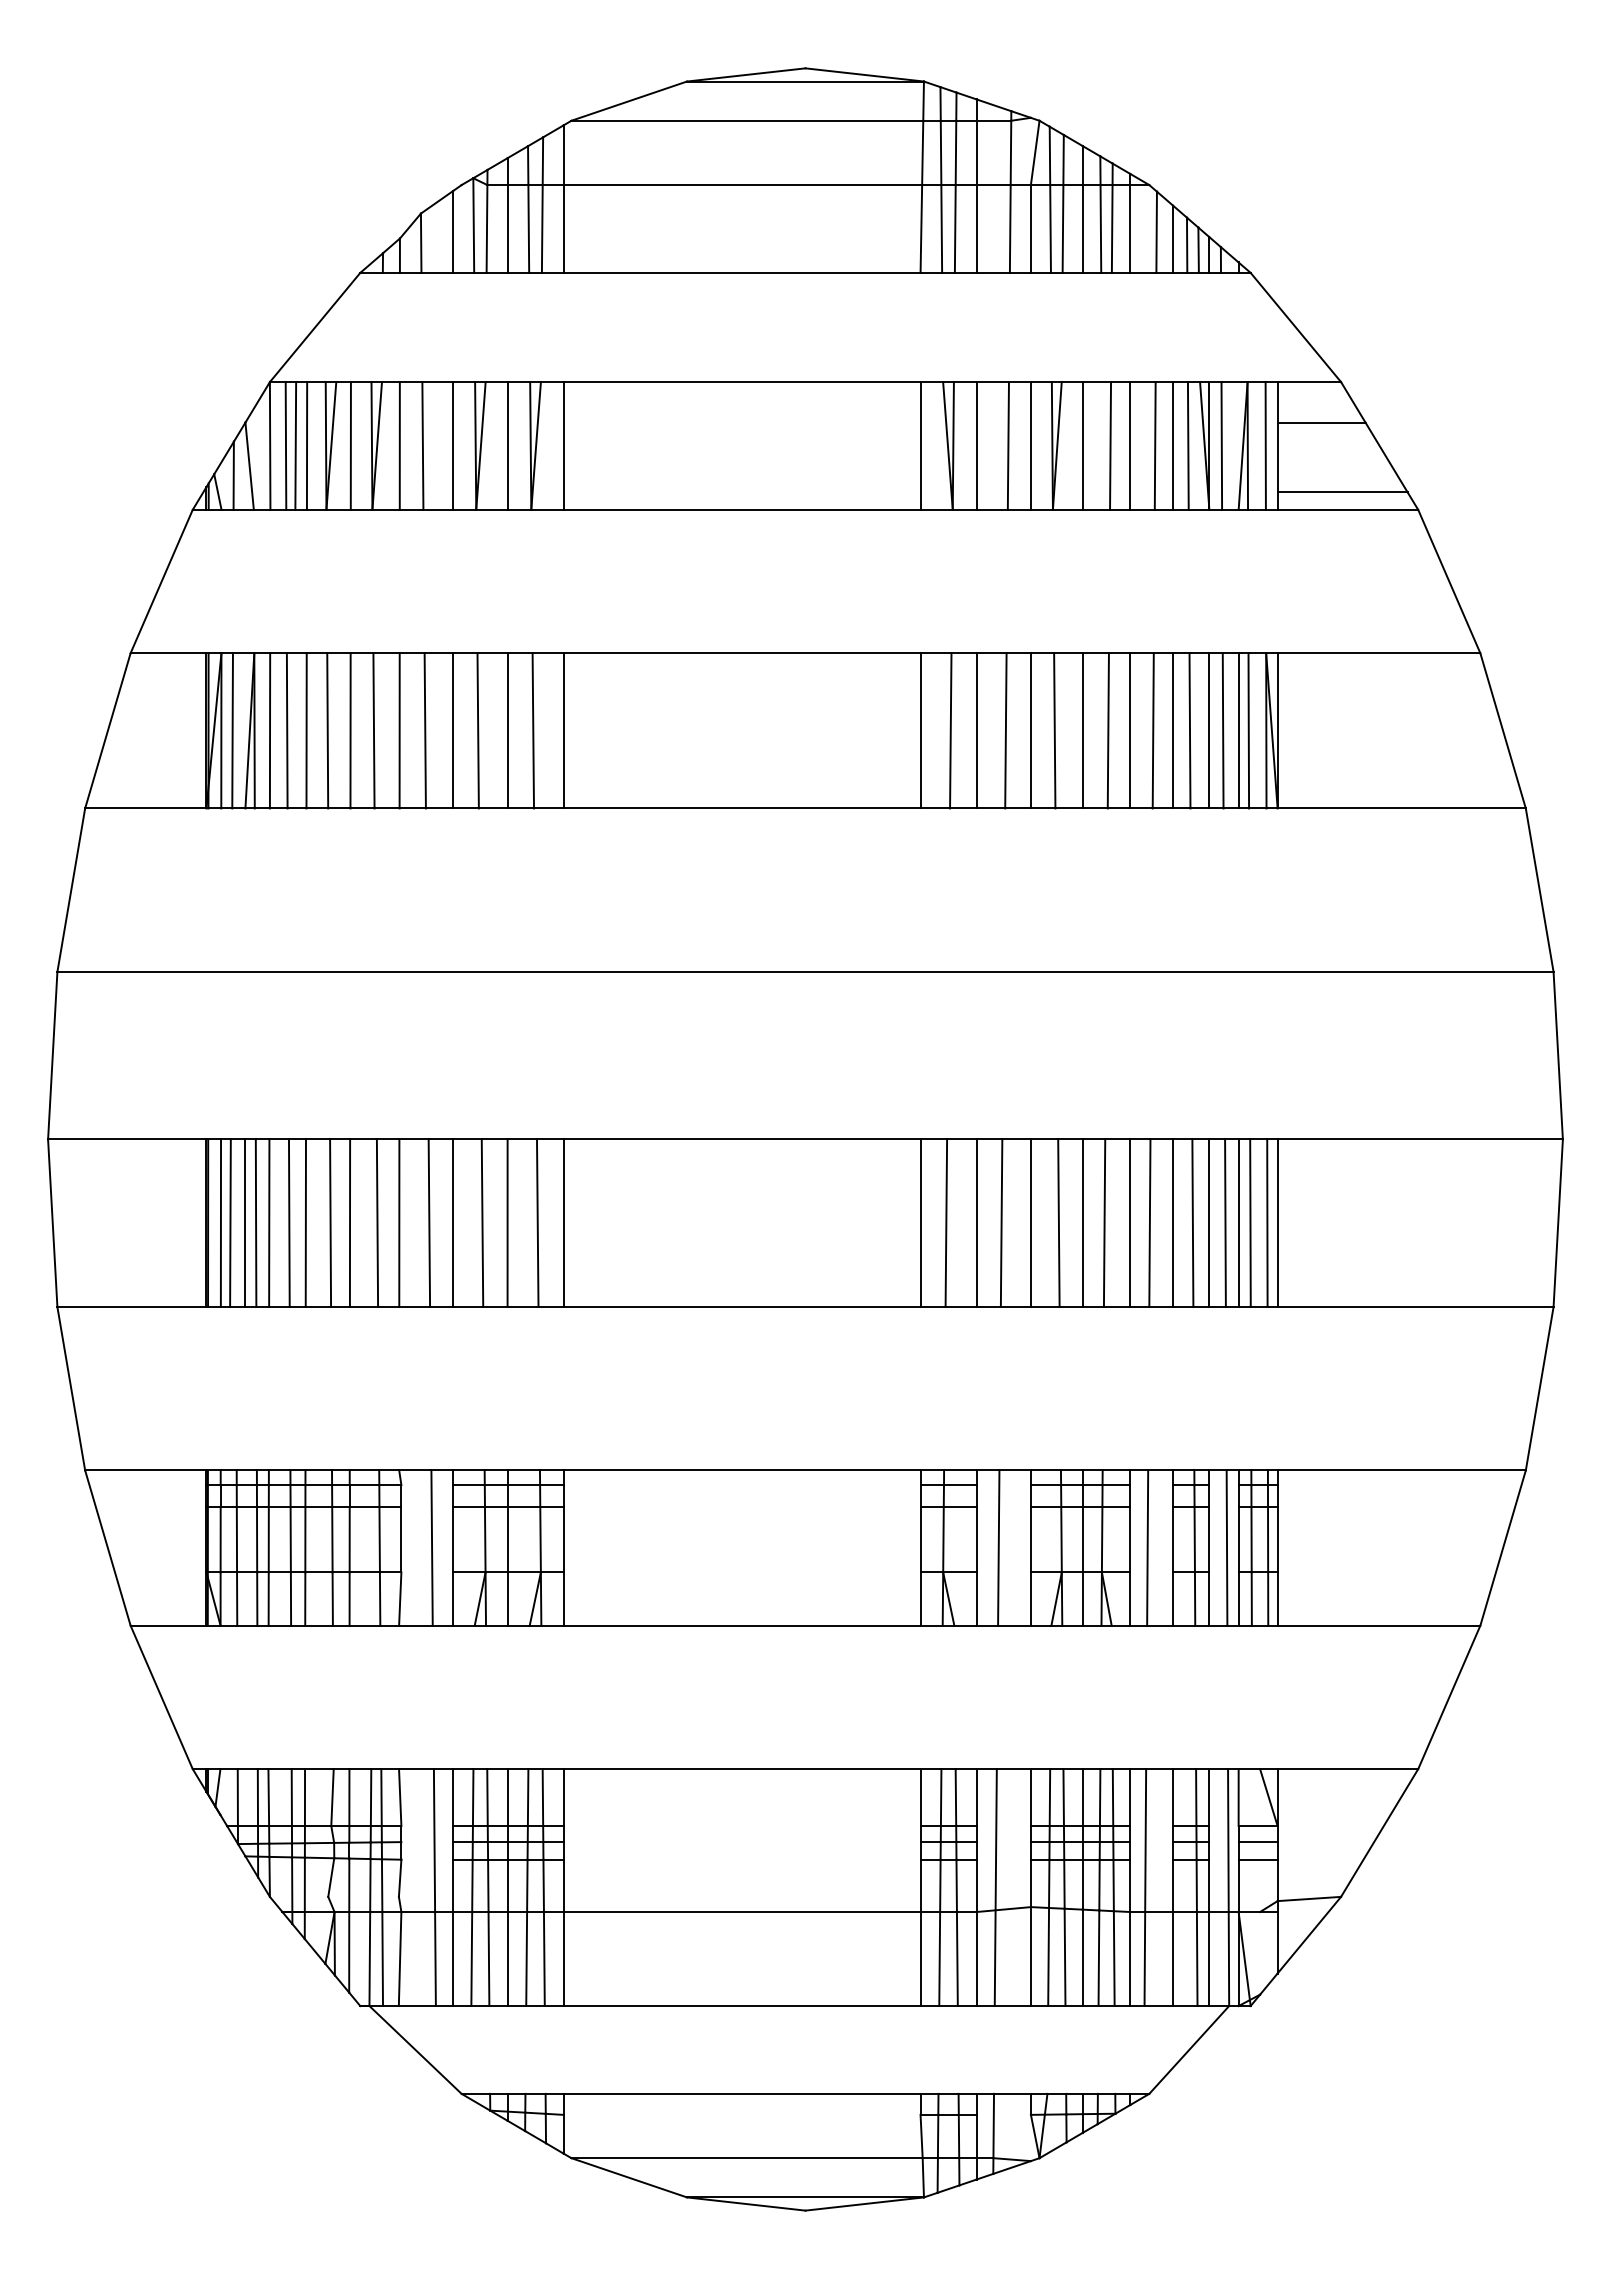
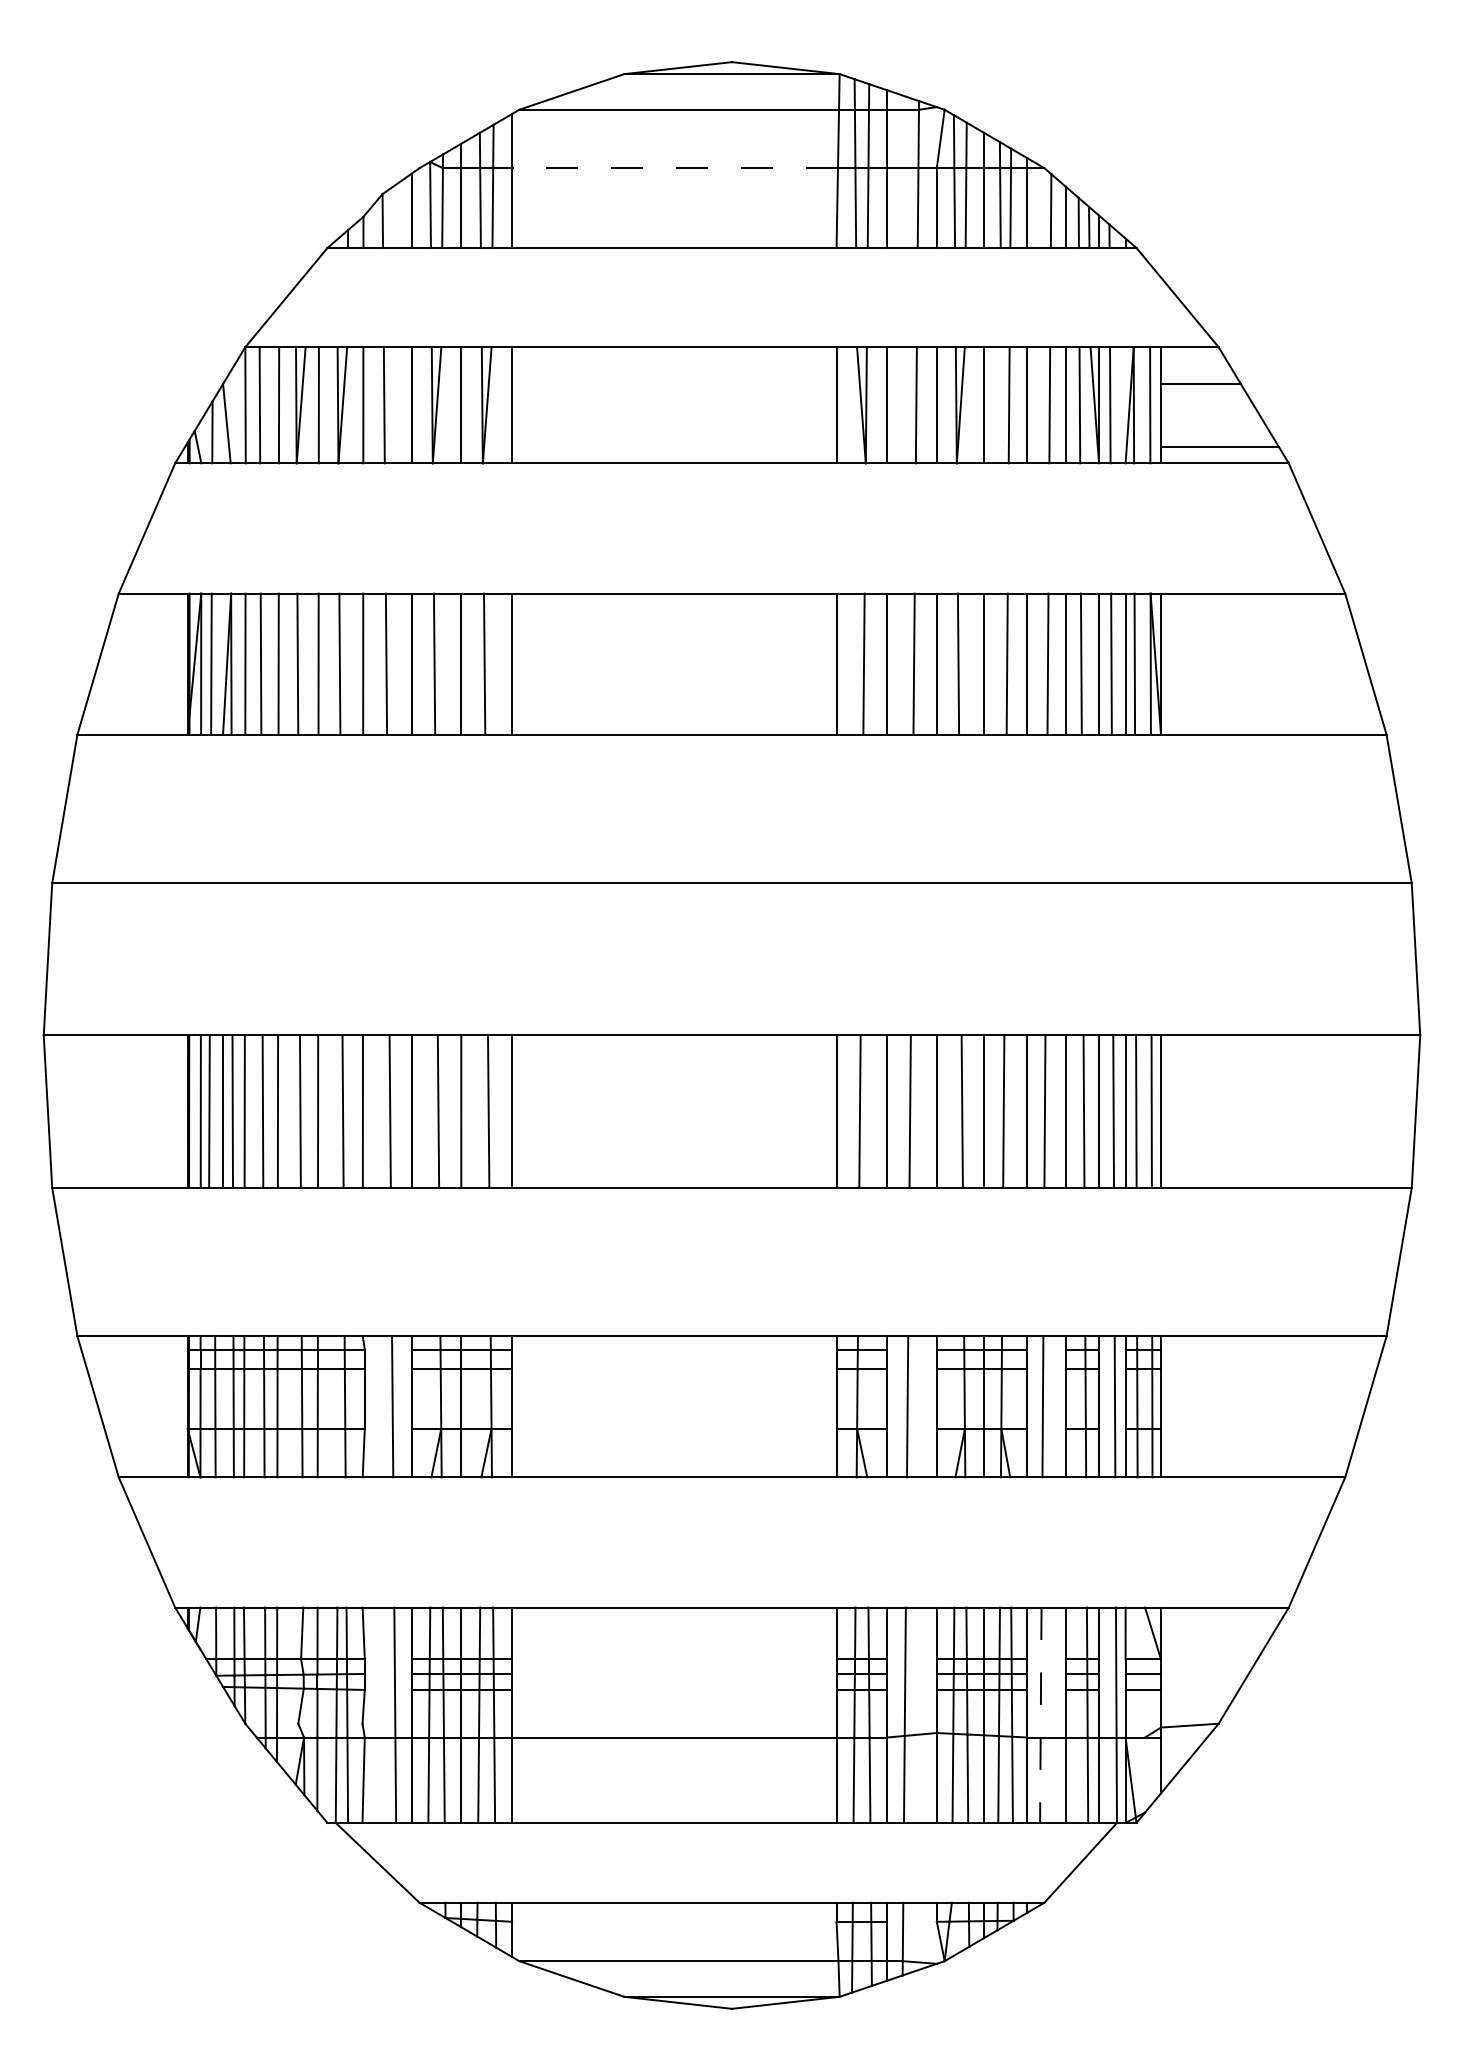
line: (742, 185) -> (674, 168), solid -> dashed
line: (295, 445) -> (268, 404), removed
line: (1145, 1888) -> (1040, 1716), solid -> dashed

